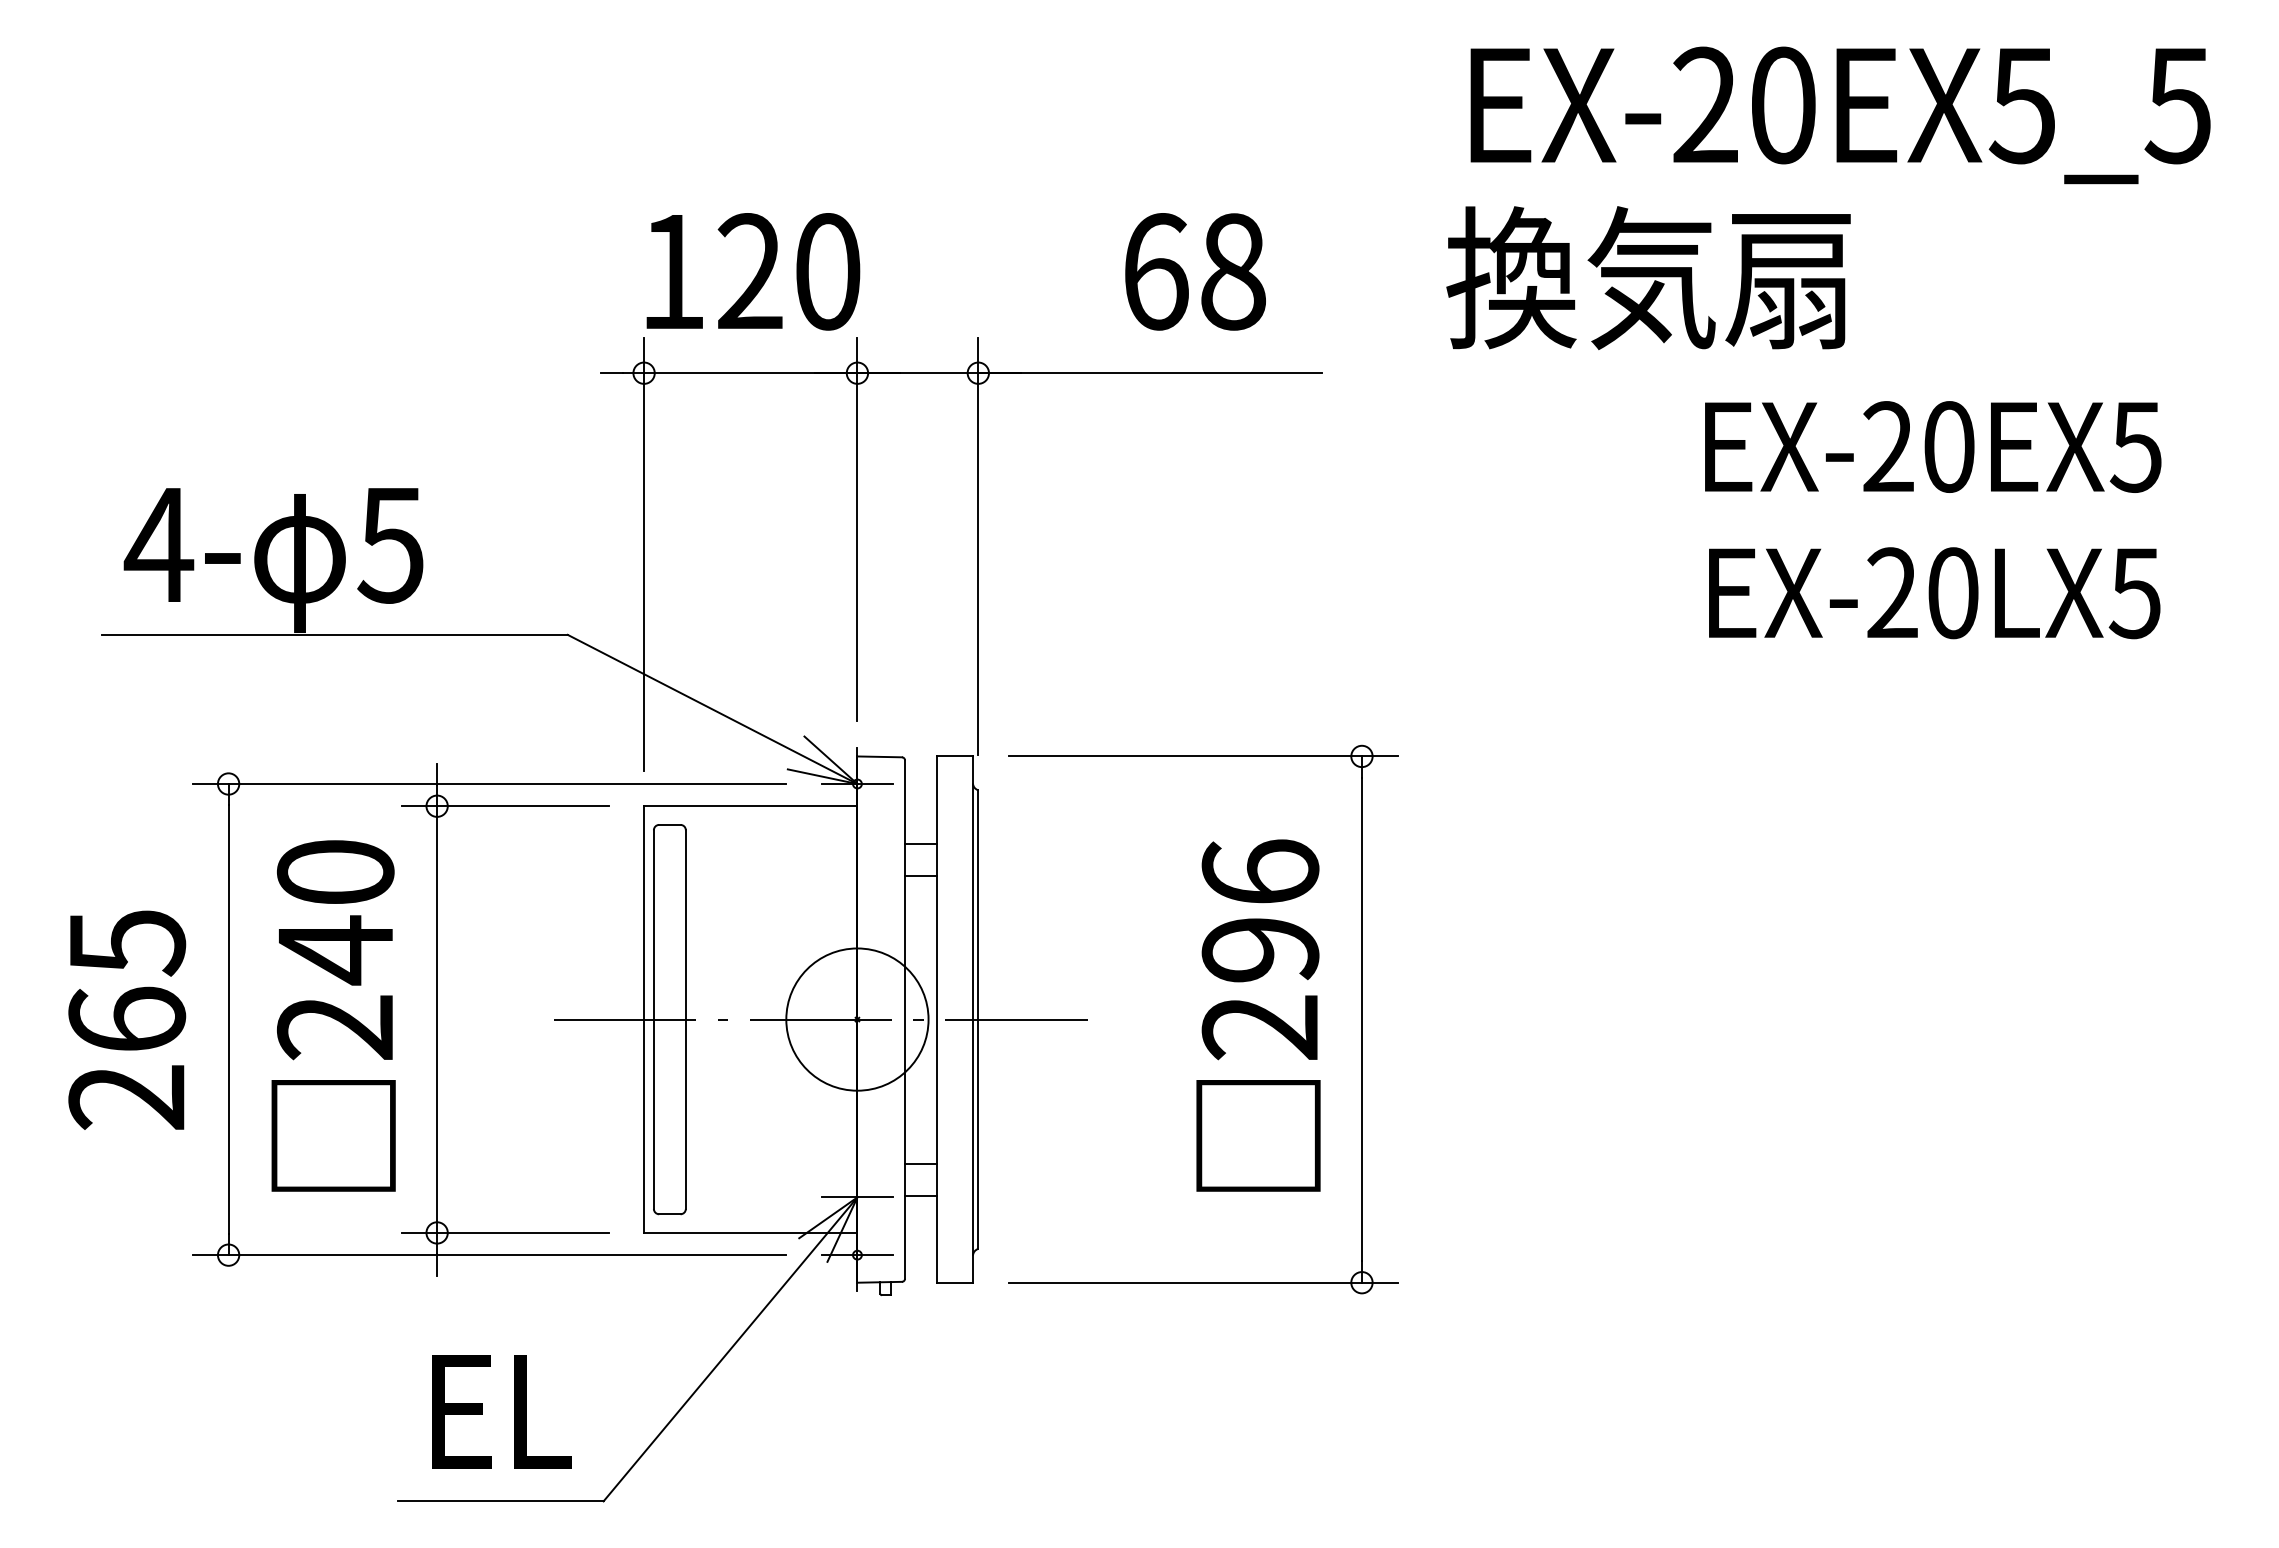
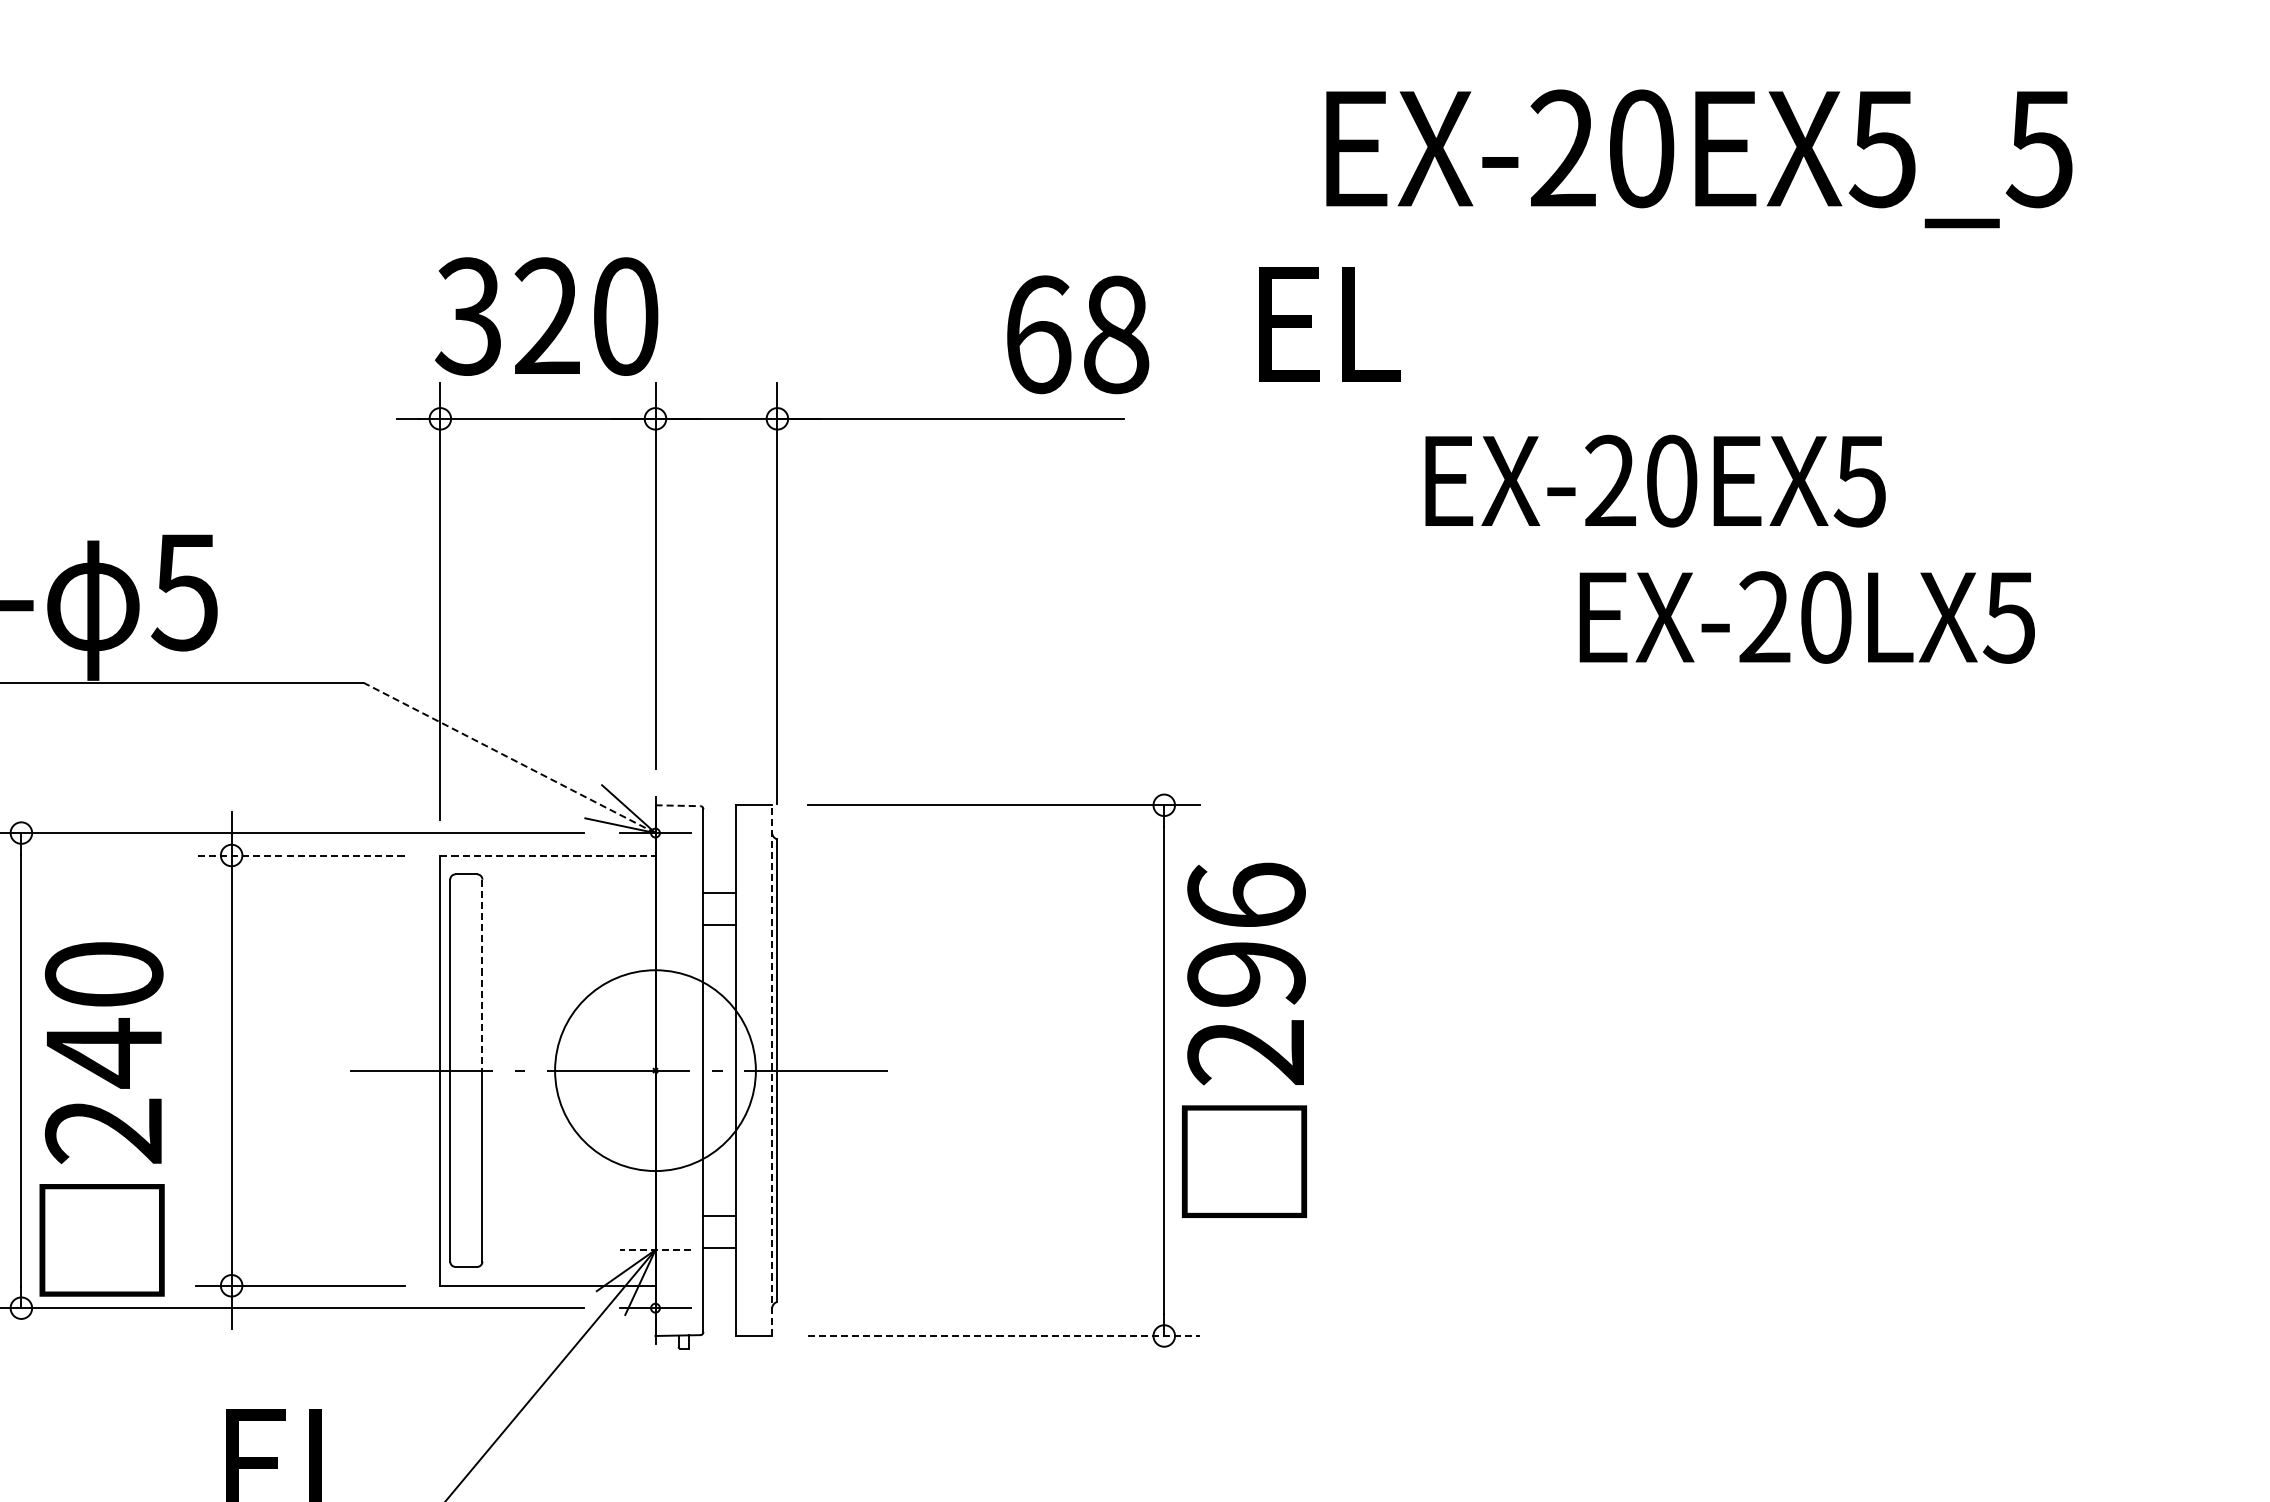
text: (1840, 115) -> (1699, 158), moved
text: (671, 271) -> (467, 316), 120 -> 320
text: (1195, 271) -> (1078, 334), moved
text: (1648, 278) -> (1453, 323), 換気扇 -> EL
text: (1933, 446) -> (1655, 480), moved
text: (1934, 593) -> (1807, 617), moved
line: (712, 709) -> (509, 757), solid -> dashed
line: (880, 756) -> (678, 805), solid -> dashed
line: (504, 806) -> (299, 855), solid -> dashed
line: (750, 806) -> (547, 855), solid -> dashed
line: (685, 924) -> (482, 974), solid -> dashed
text: (333, 1015) -> (101, 1118), moved
text: (1258, 1015) -> (1244, 1040), moved
circle: (857, 1019) -> (655, 1070), size x1.4
line: (973, 1019) -> (772, 1070), solid -> dashed
line: (857, 1197) -> (655, 1250), solid -> dashed
line: (1203, 1282) -> (1004, 1335), solid -> dashed

